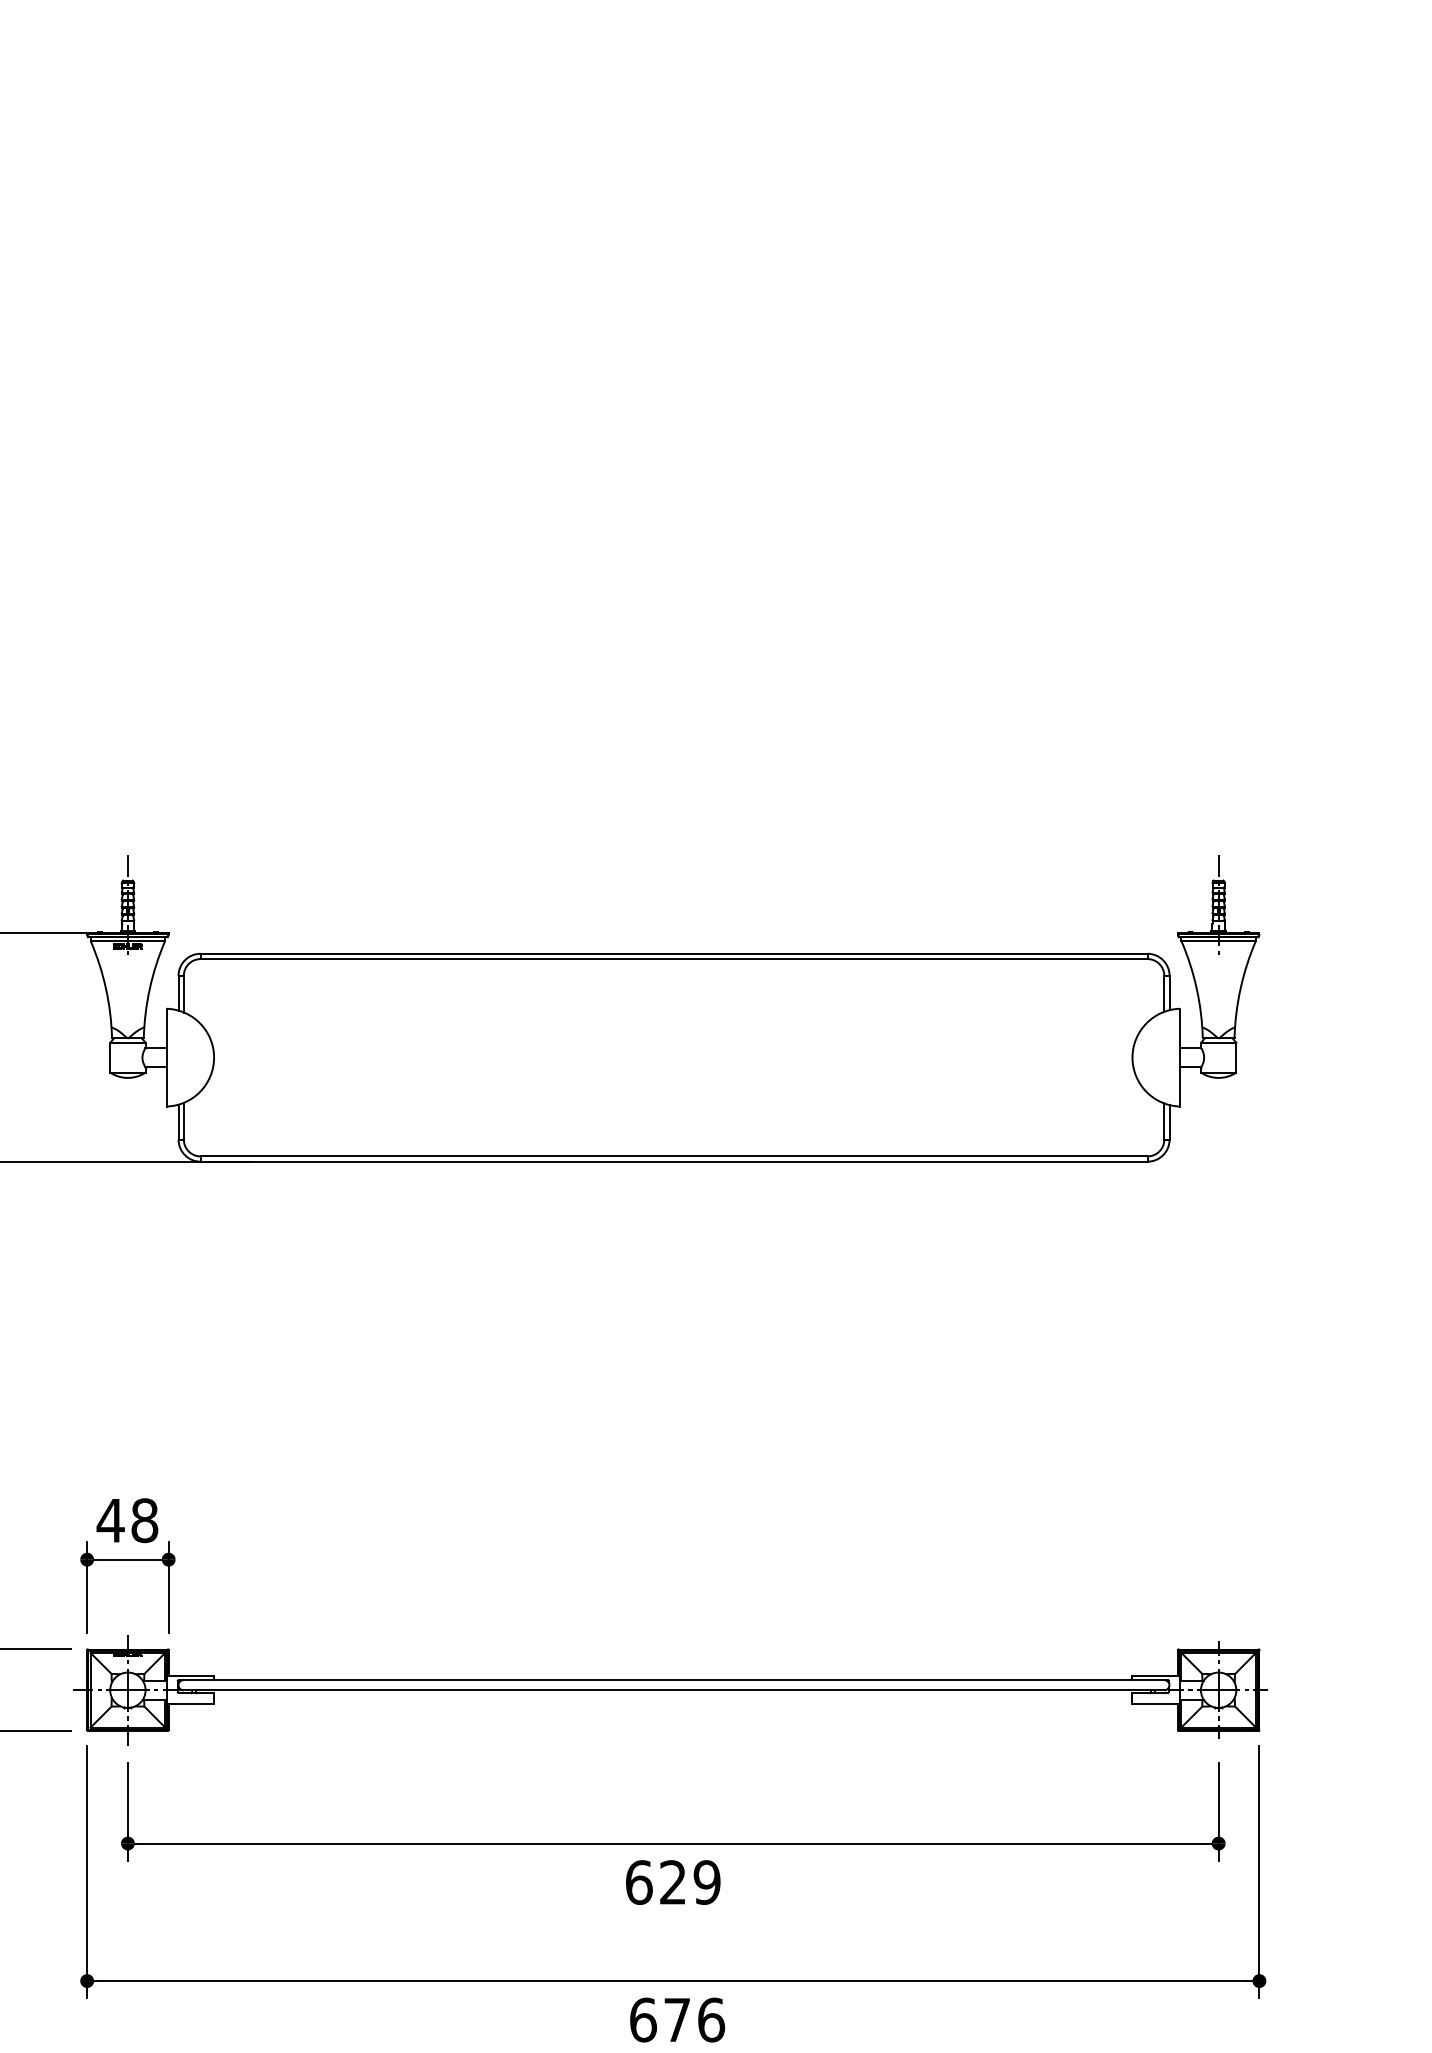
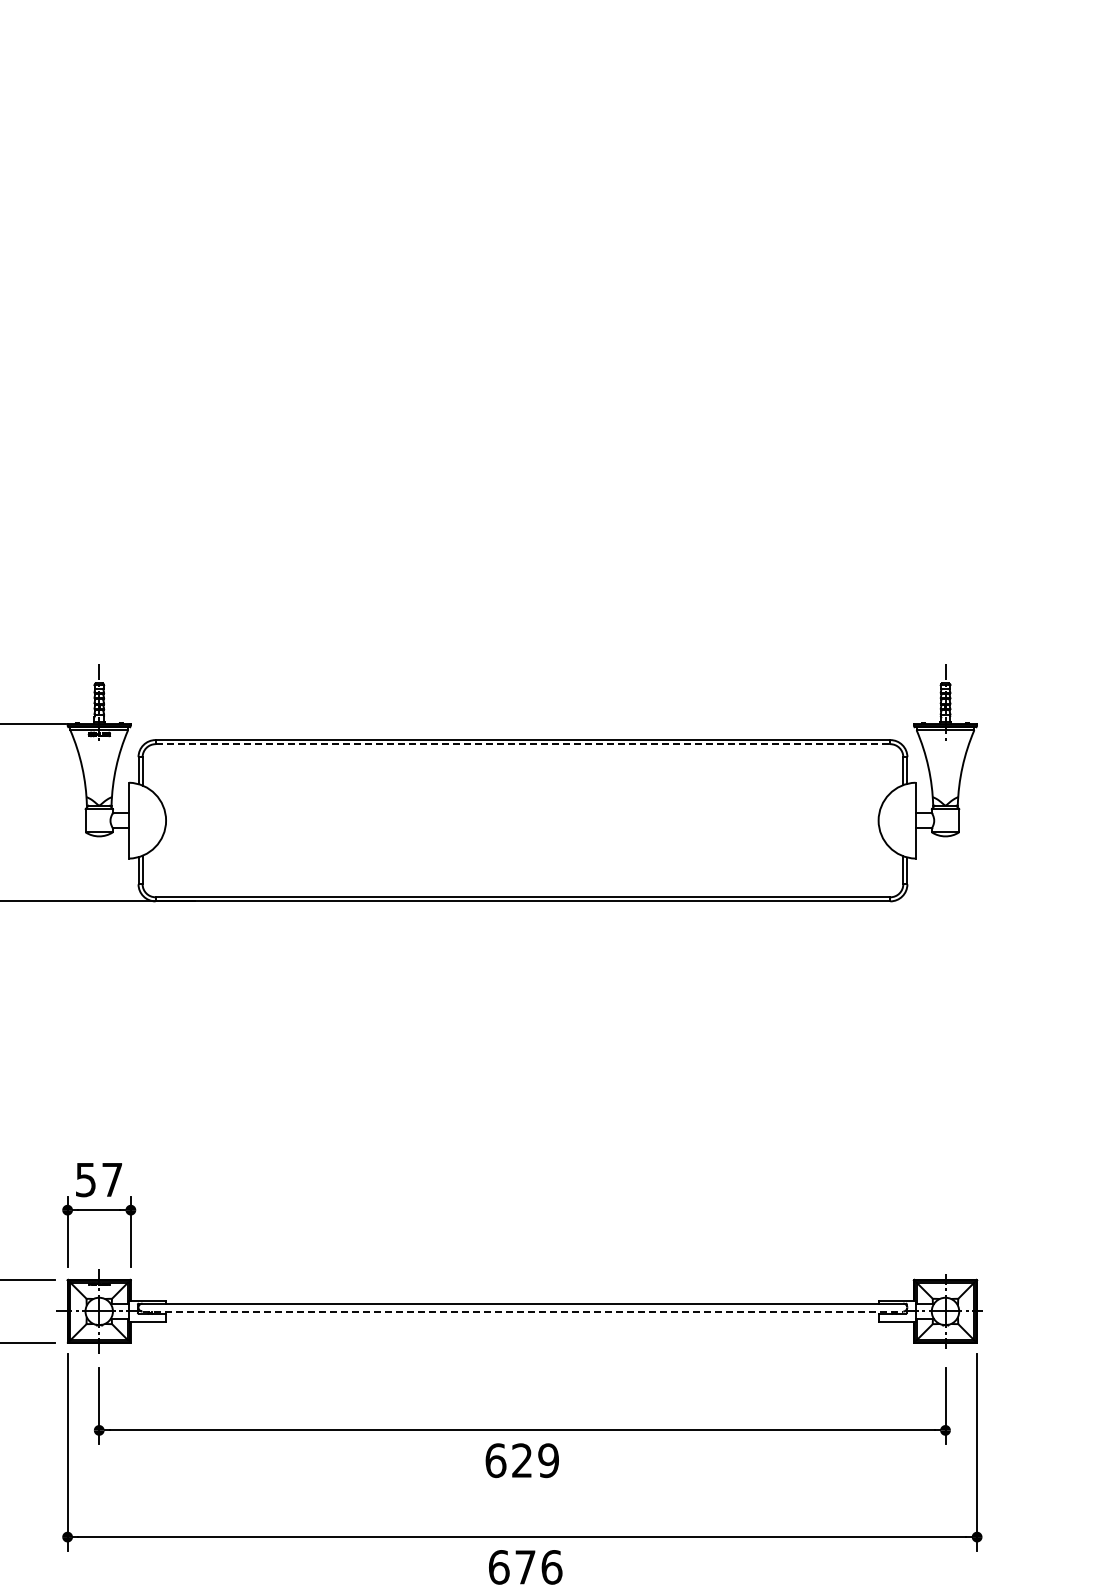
line: (674, 959) -> (523, 744), solid -> dashed
text: (126, 1520) -> (98, 1179), 48 -> 57
line: (674, 1690) -> (523, 1311), solid -> dashed

